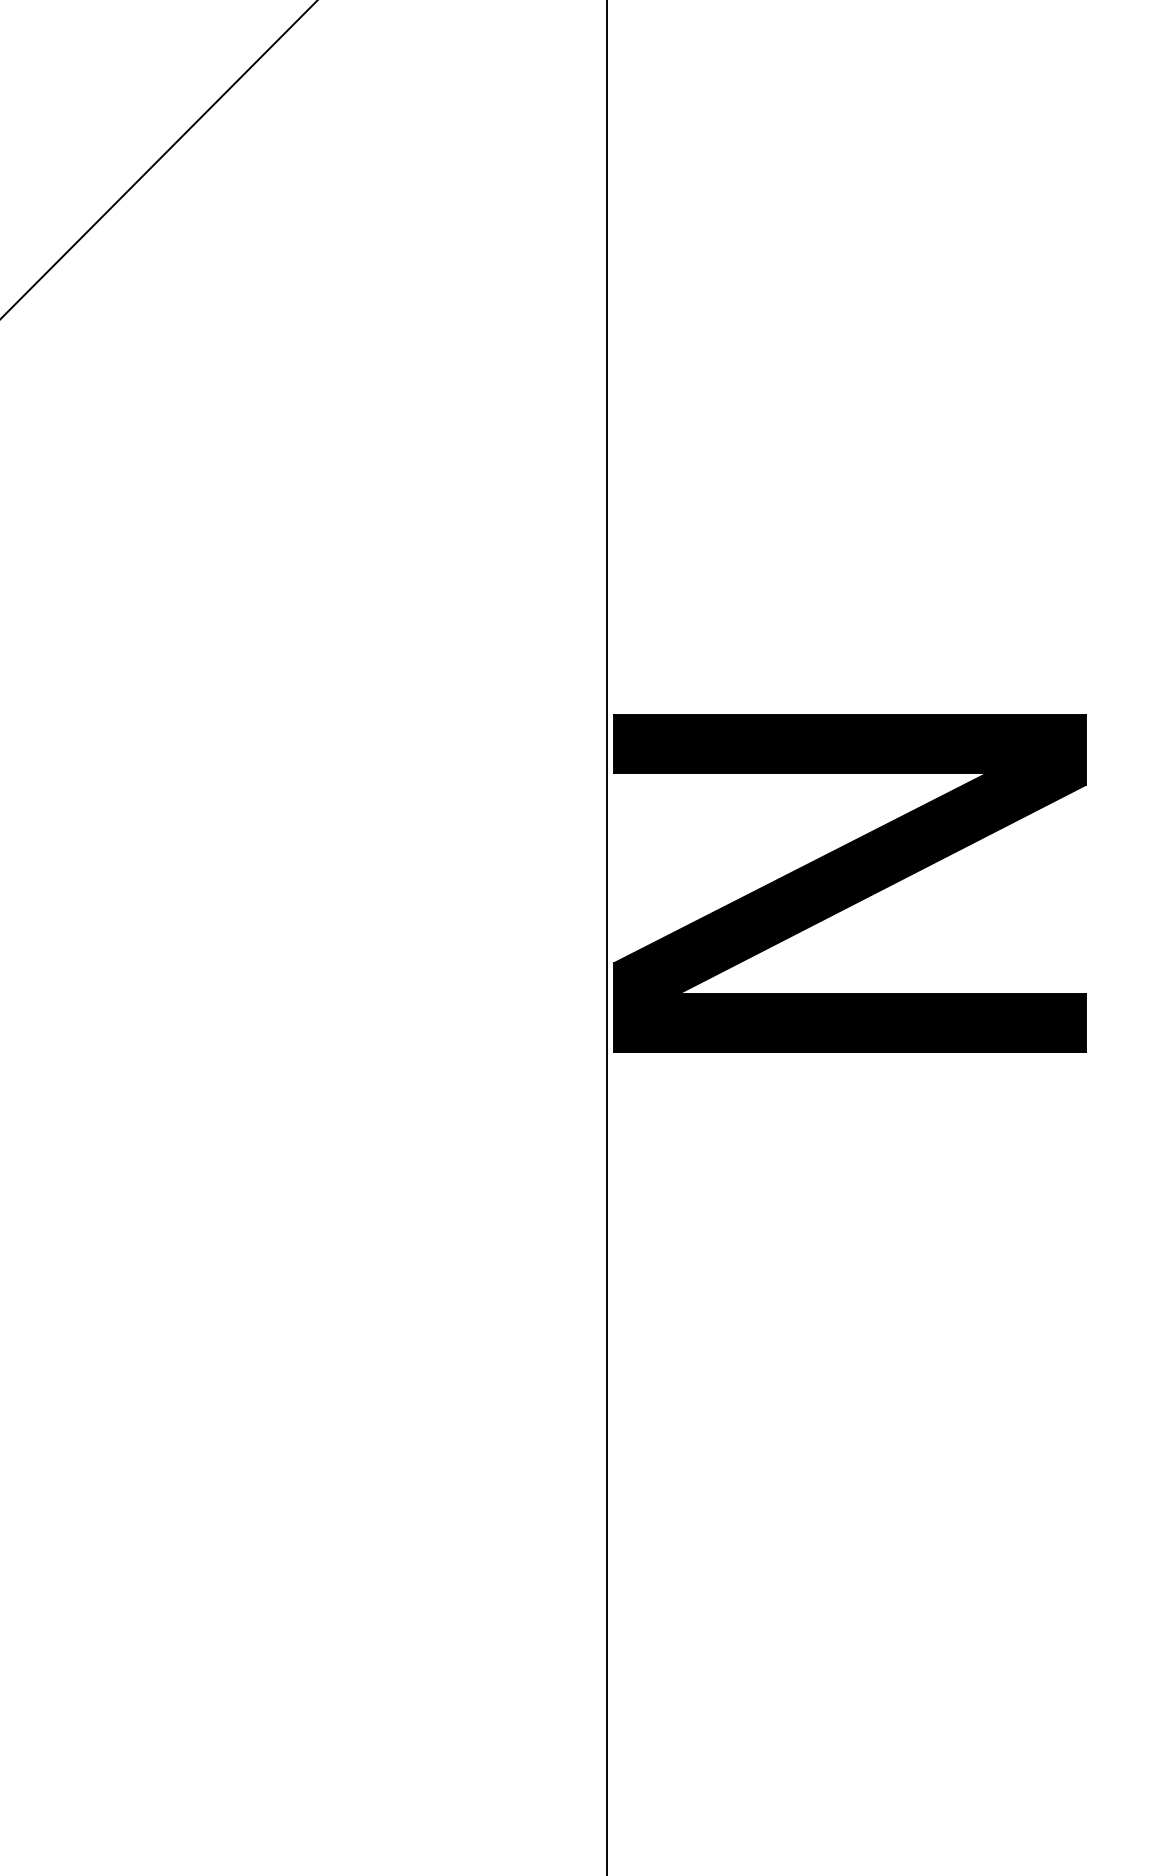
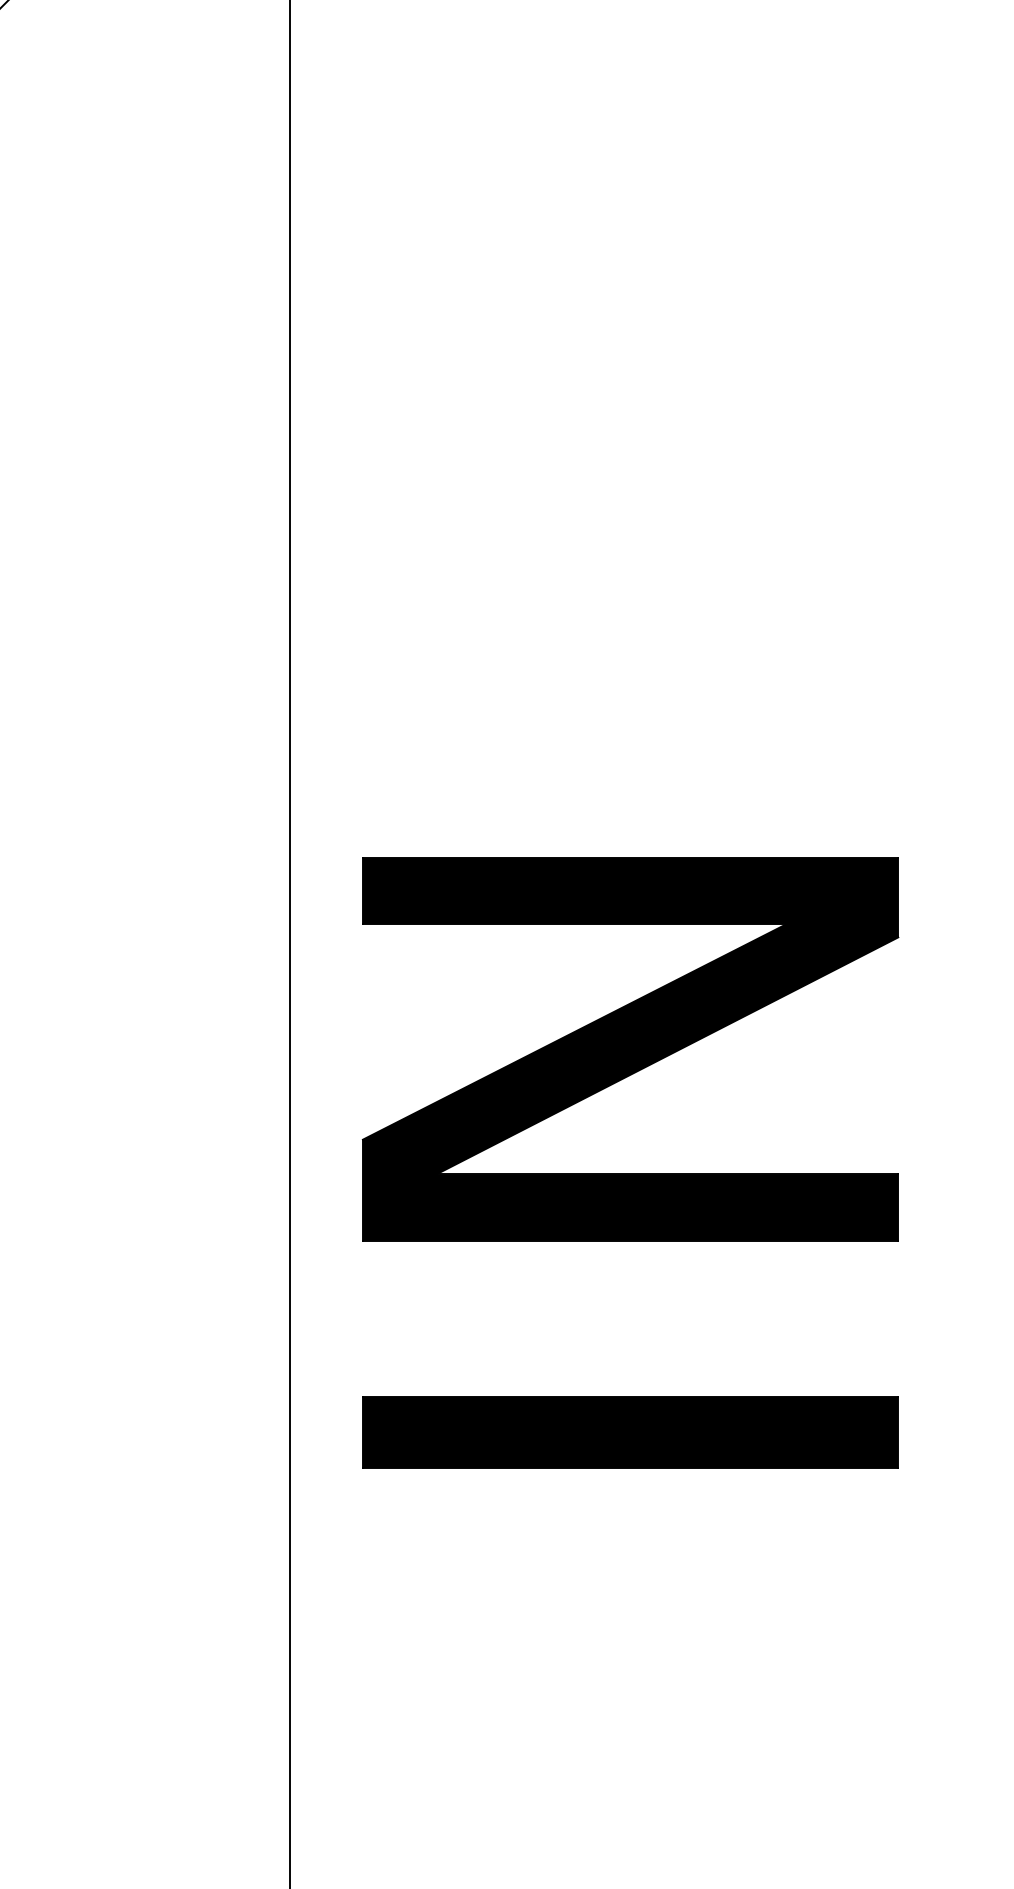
part: (849, 883) -> (630, 1049), moved
part: (906, 1221) -> (630, 1432), added

